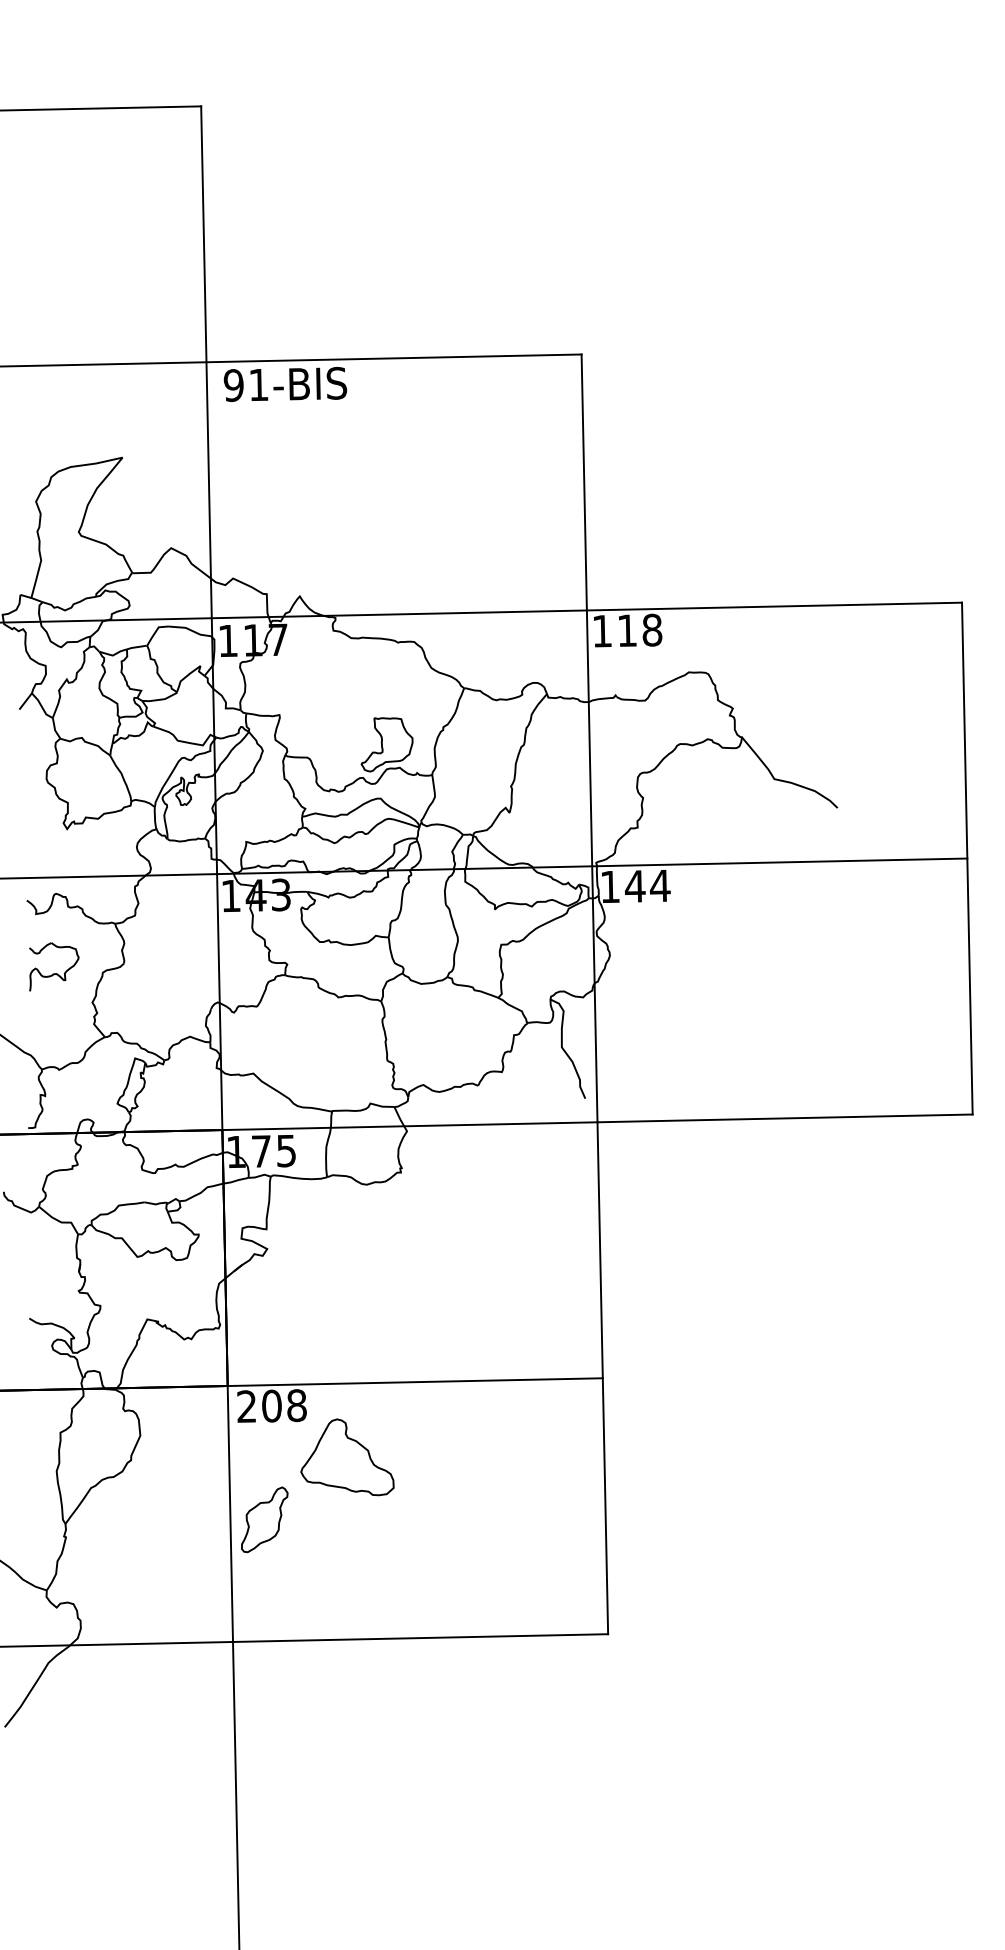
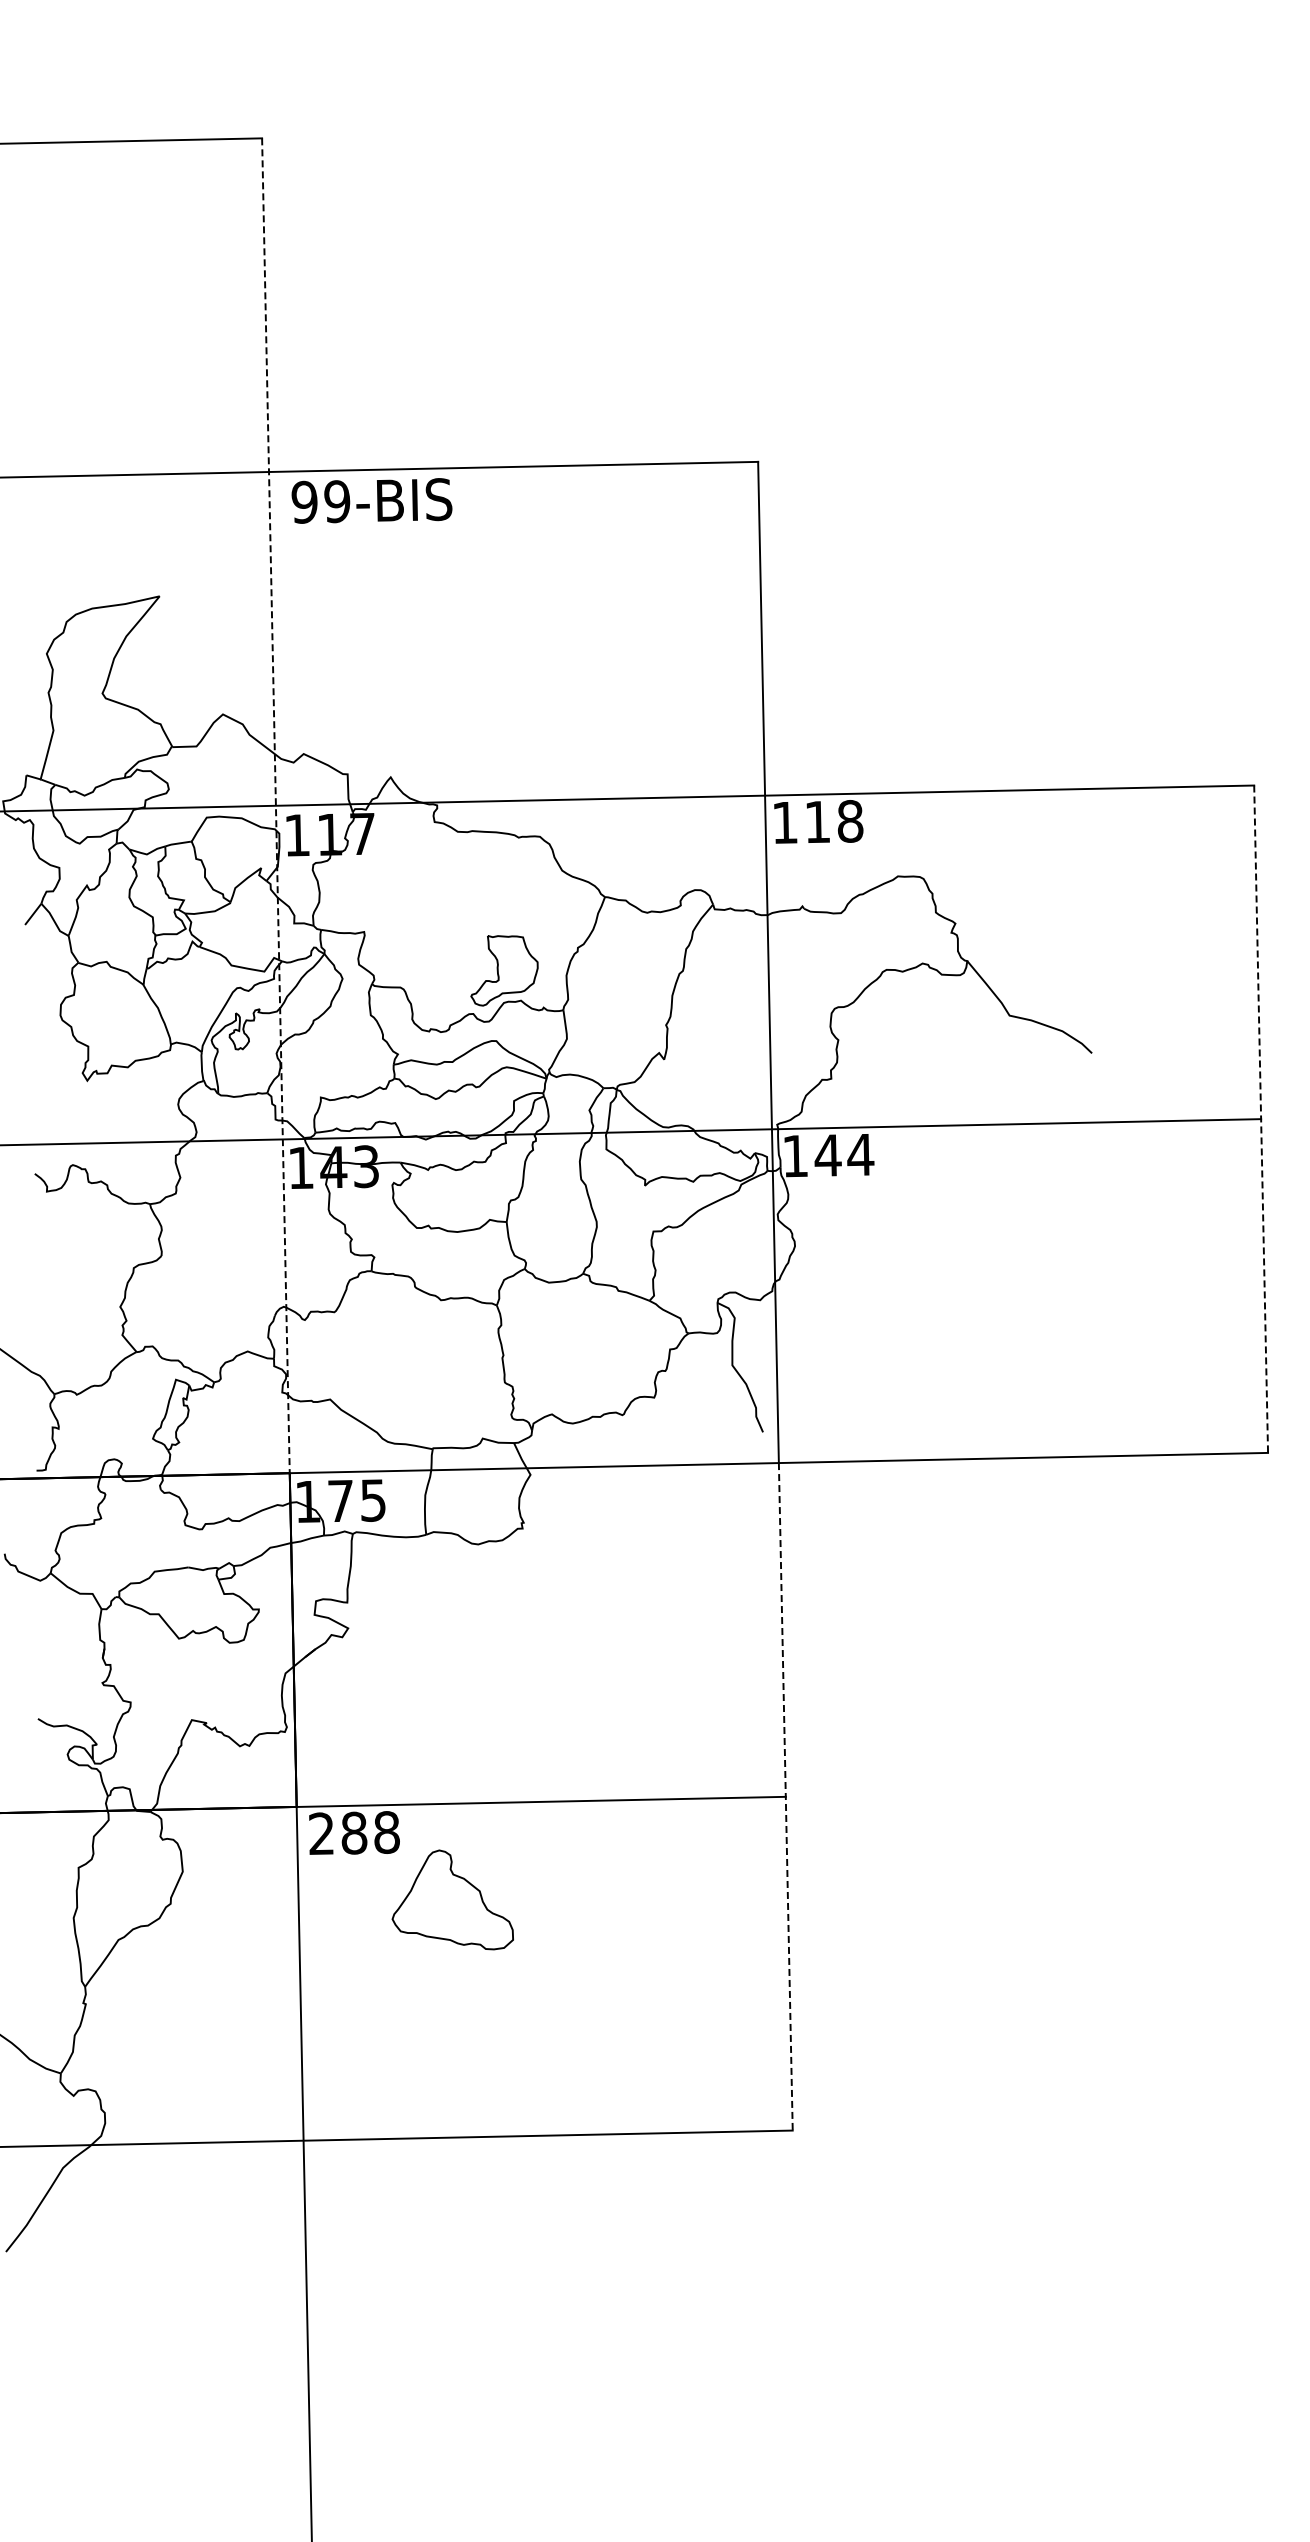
text: (259, 384) -> (337, 501), 91-BIS -> 99-BIS
line: (211, 618) -> (275, 805), solid -> dashed
line: (967, 858) -> (1261, 1119), solid -> dashed
part: (55, 973) -> (72, 1268), removed
line: (602, 1378) -> (785, 1796), solid -> dashed
text: (272, 1405) -> (354, 1832), 208 -> 288
part: (264, 1519) -> (344, 1981), removed

